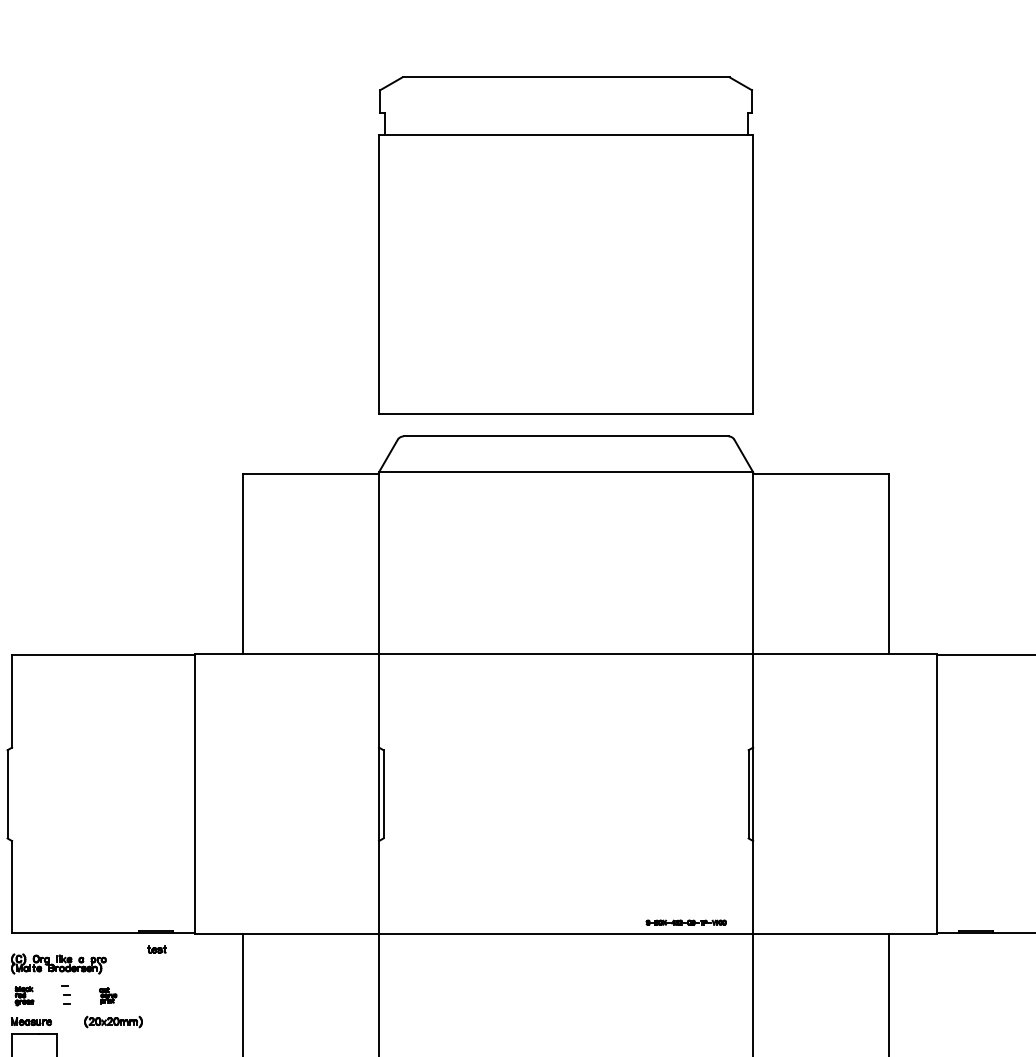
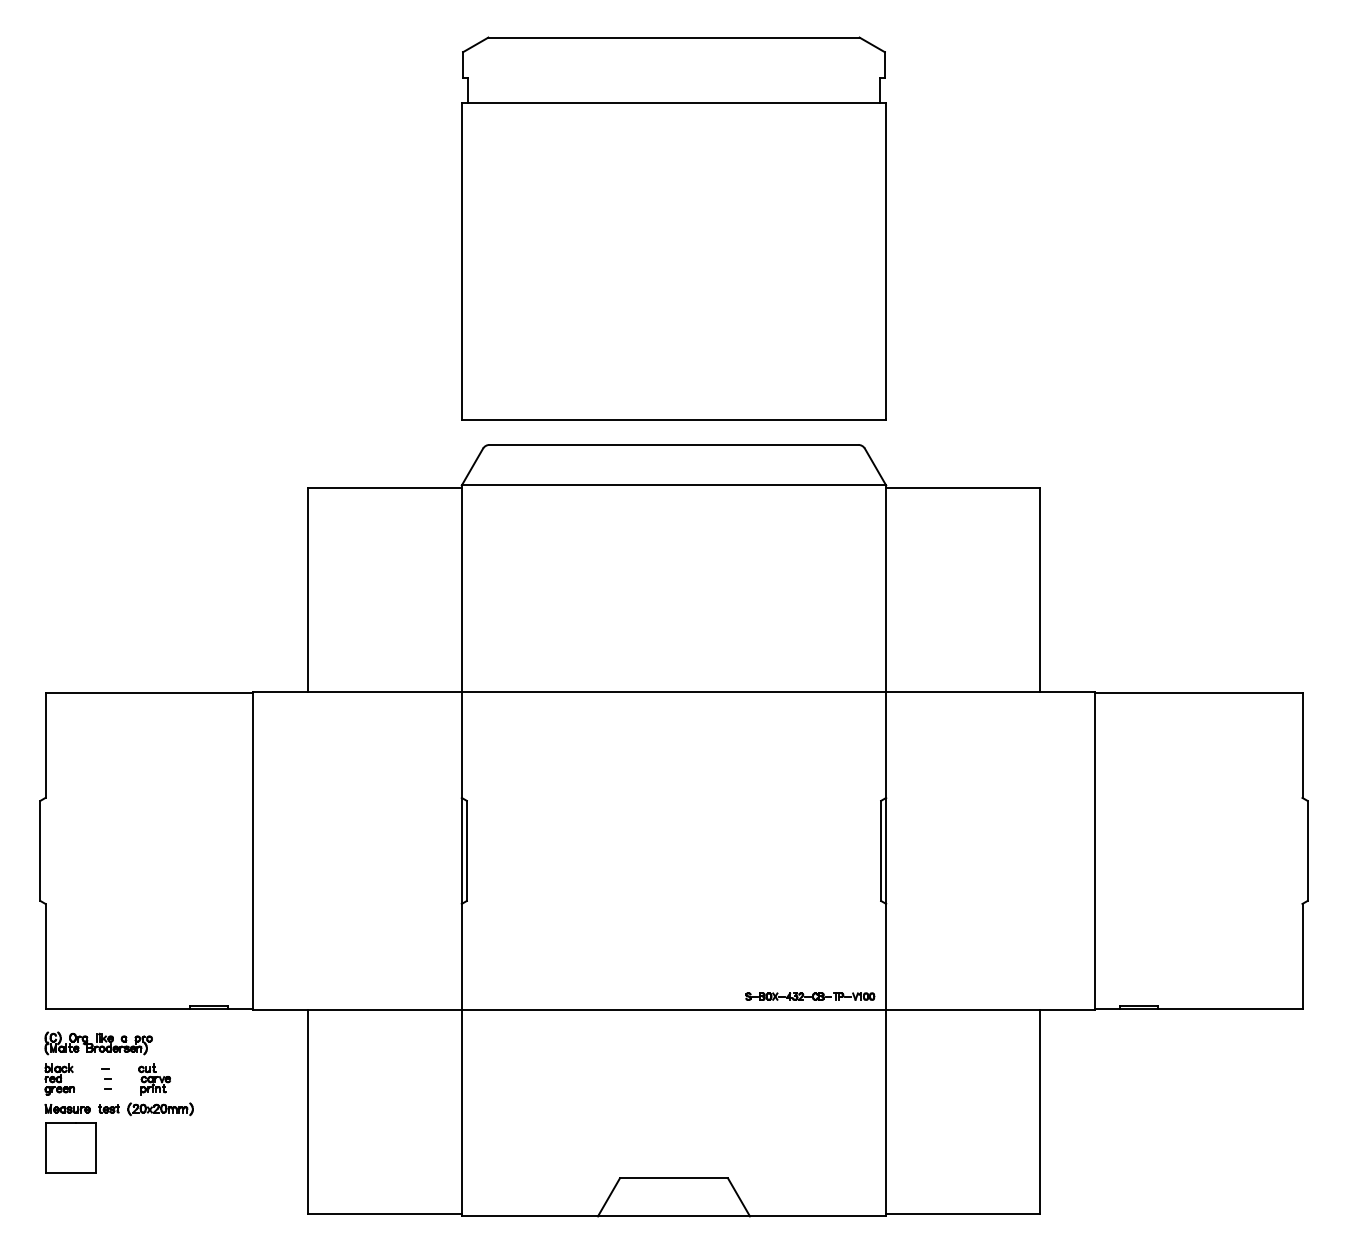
part: (686, 922) -> (810, 996), size x1.43
part: (156, 949) -> (108, 1108), moved
part: (24, 995) -> (59, 1079), size x1.43
part: (108, 995) -> (154, 1079), size x1.67

